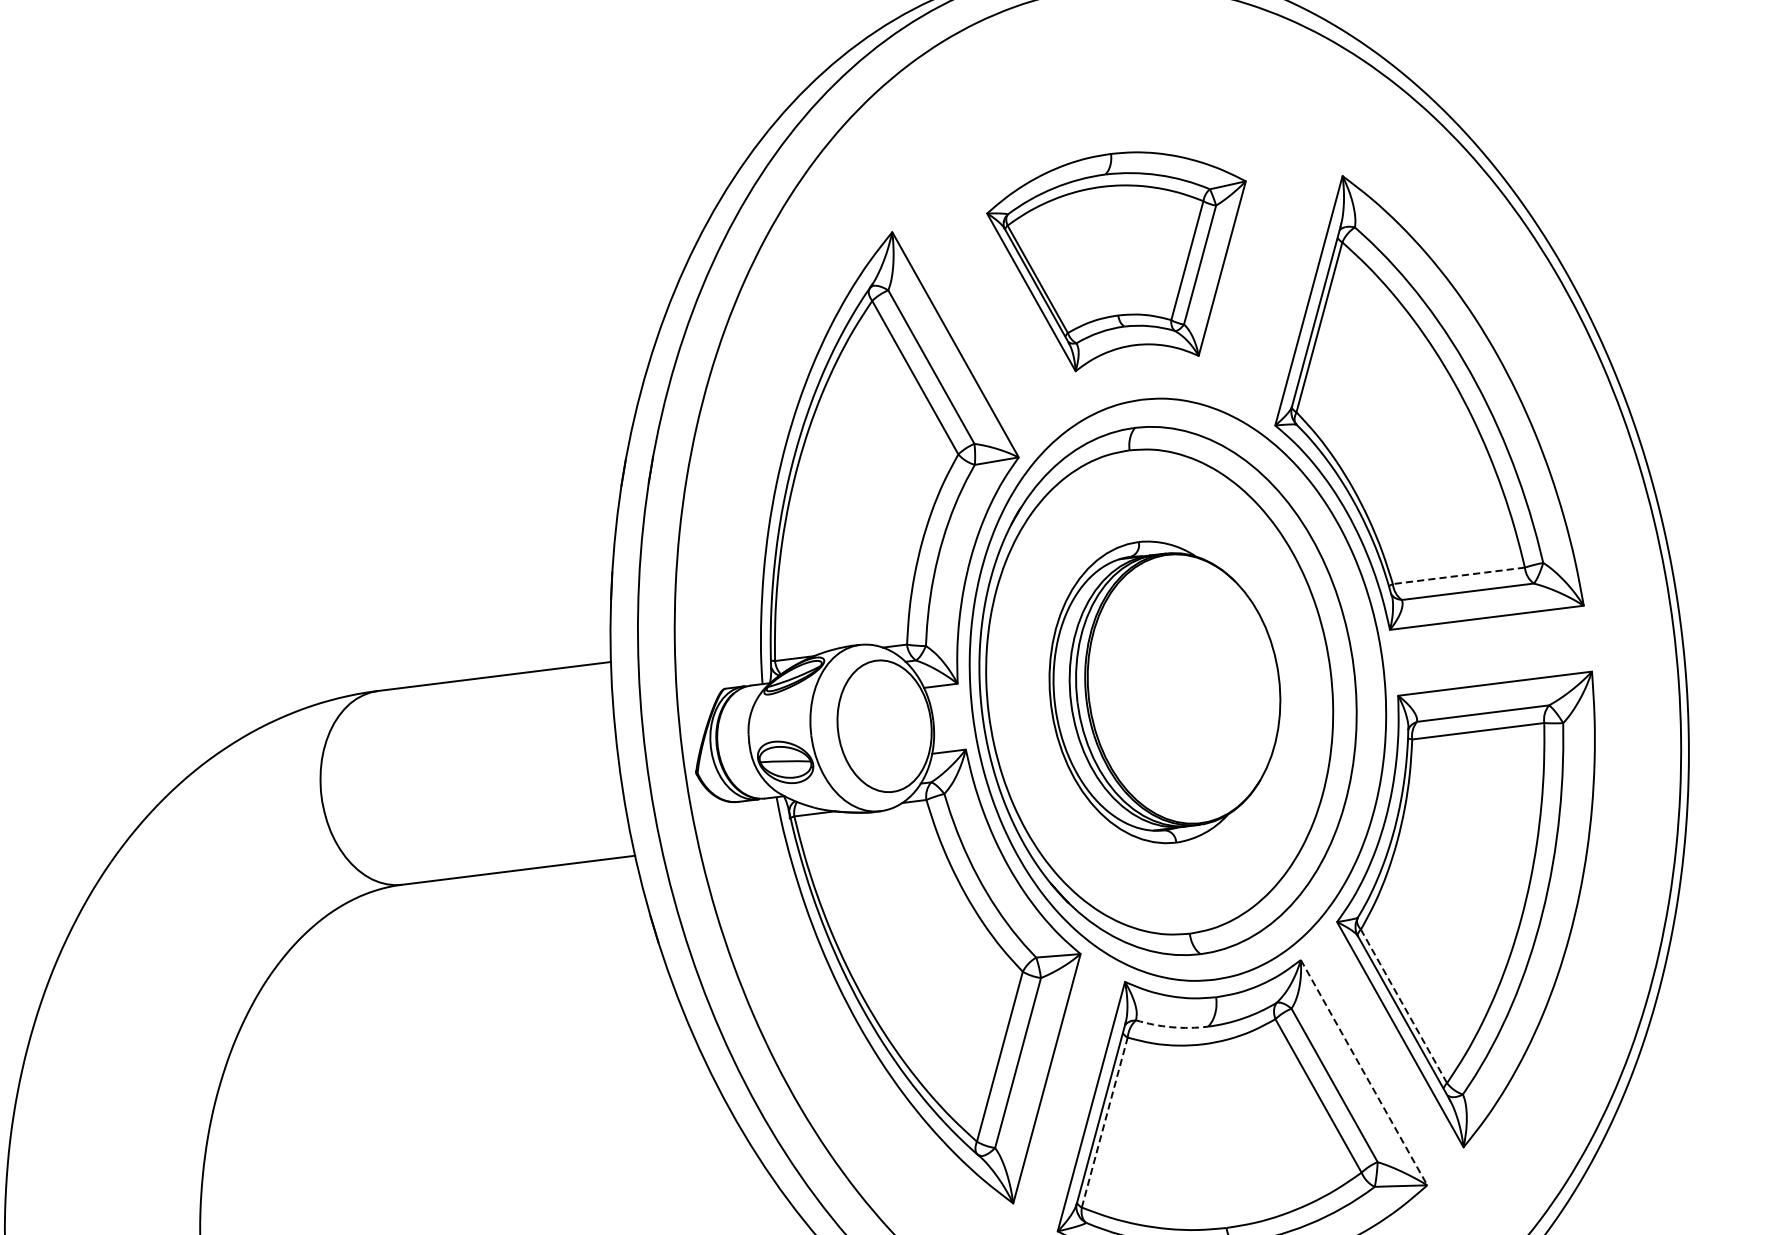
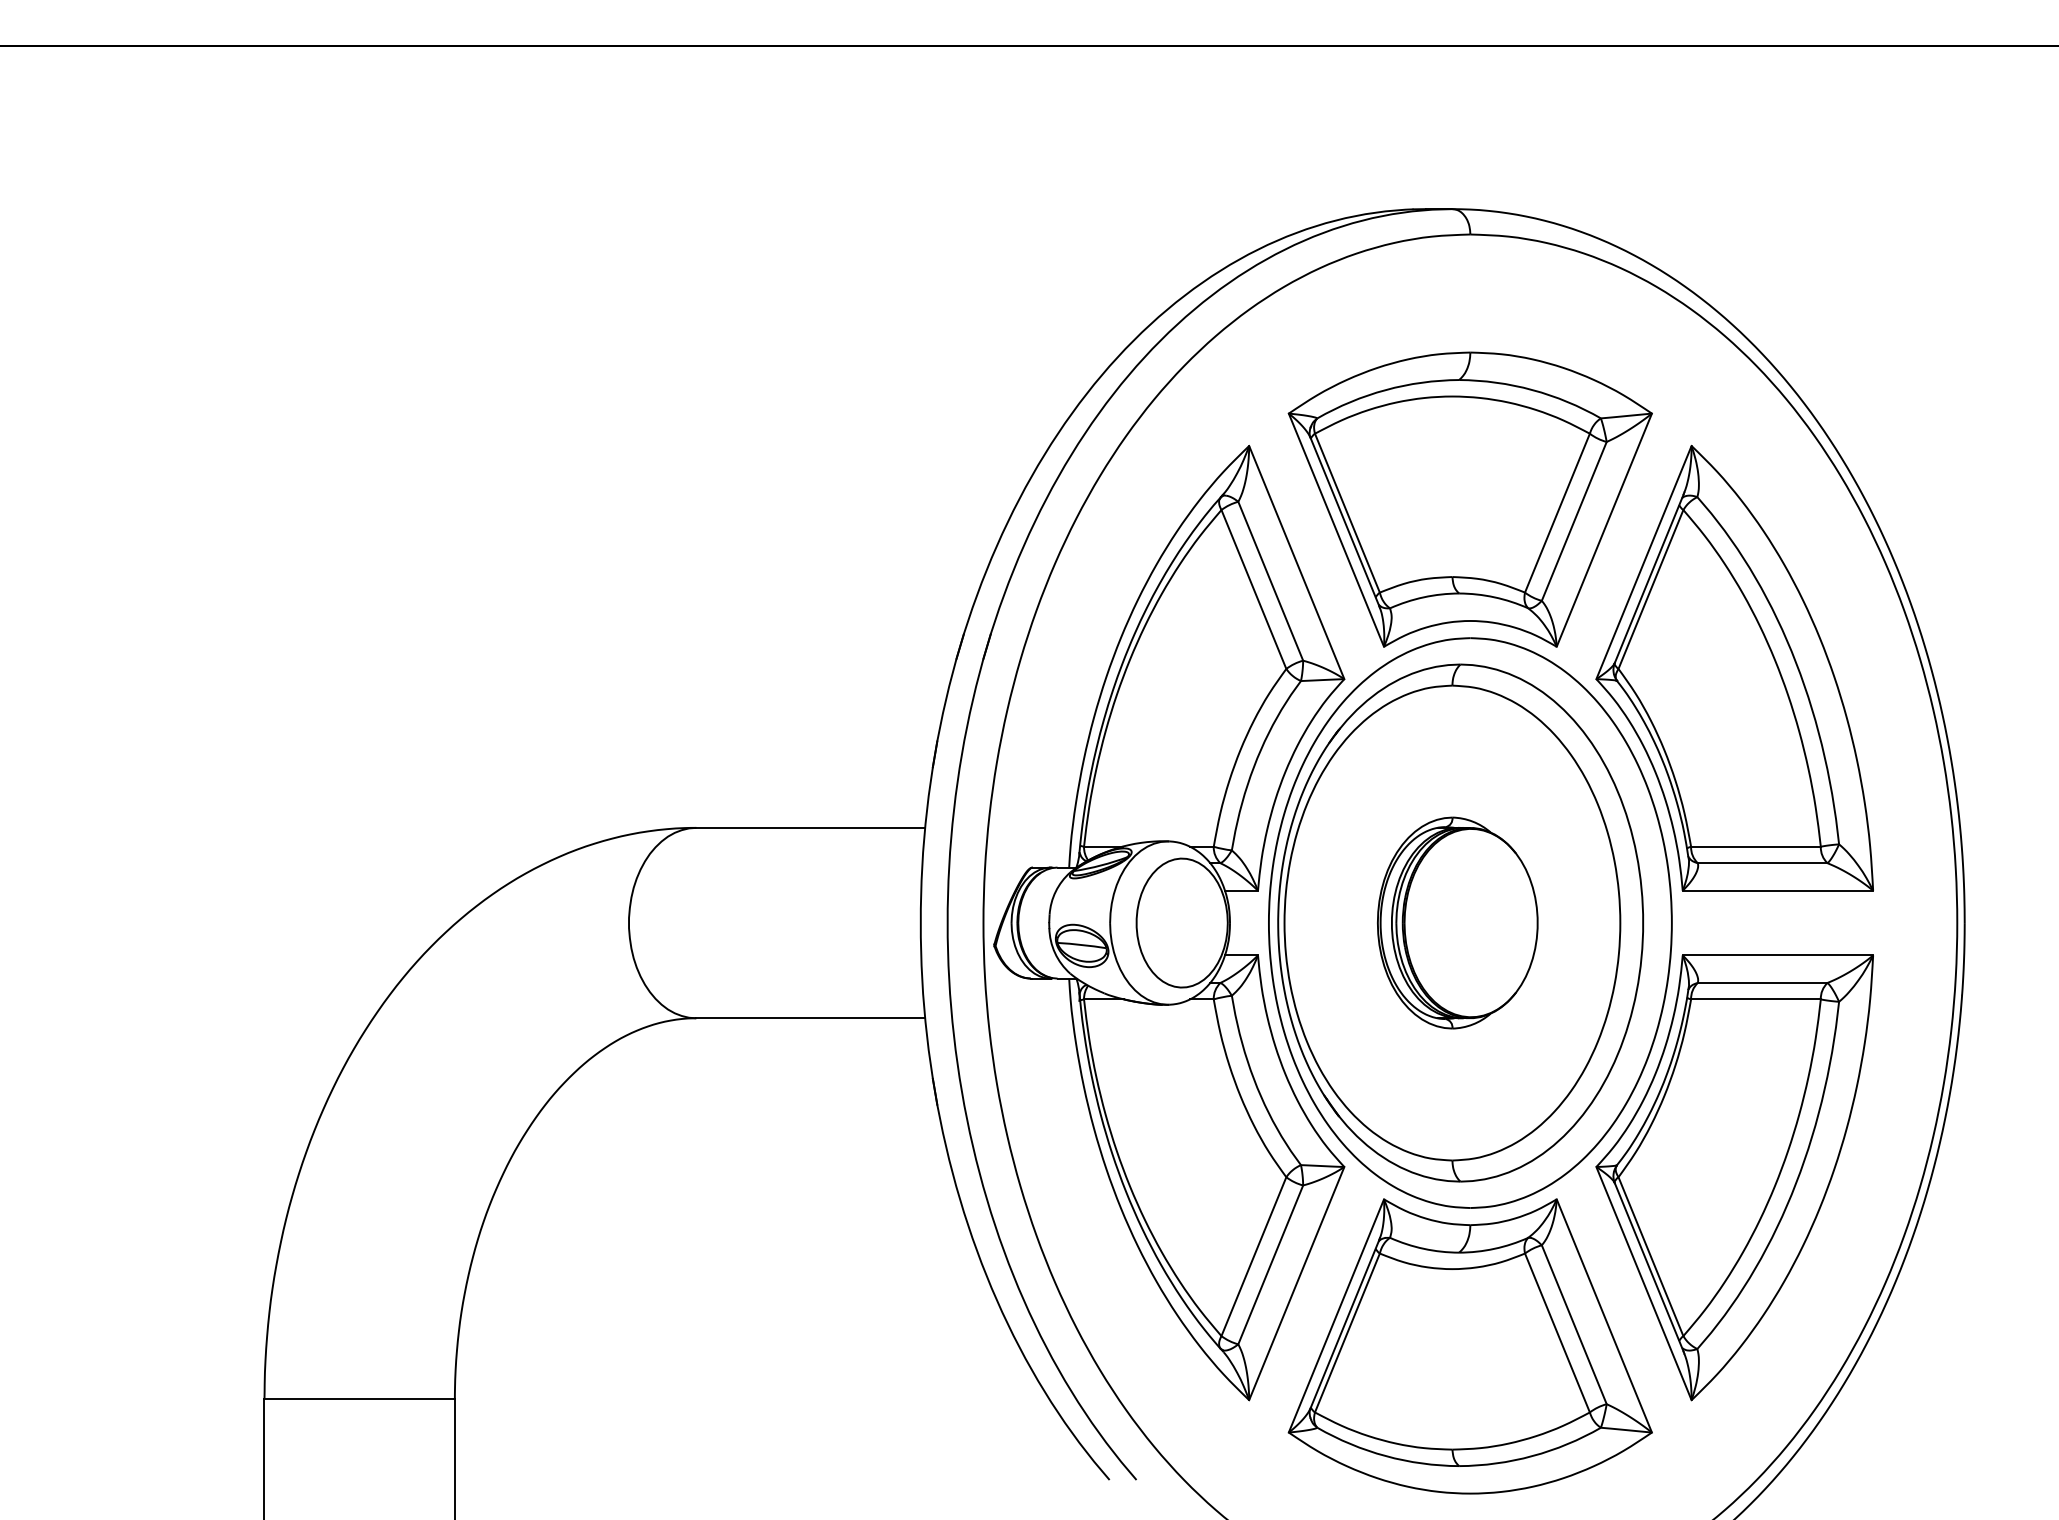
part: (1123, 258) -> (1469, 499), size x1.43
line: (1458, 575) -> (1755, 846), dashed -> solid
part: (1164, 690) -> (1457, 922), size x0.71
line: (1403, 1006) -> (1650, 1256), dashed -> solid
arc: (1171, 1026) -> (1423, 1248), dashed -> solid
line: (1364, 1072) -> (1604, 1315), dashed -> solid
line: (1104, 1123) -> (1347, 1333), dashed -> solid

